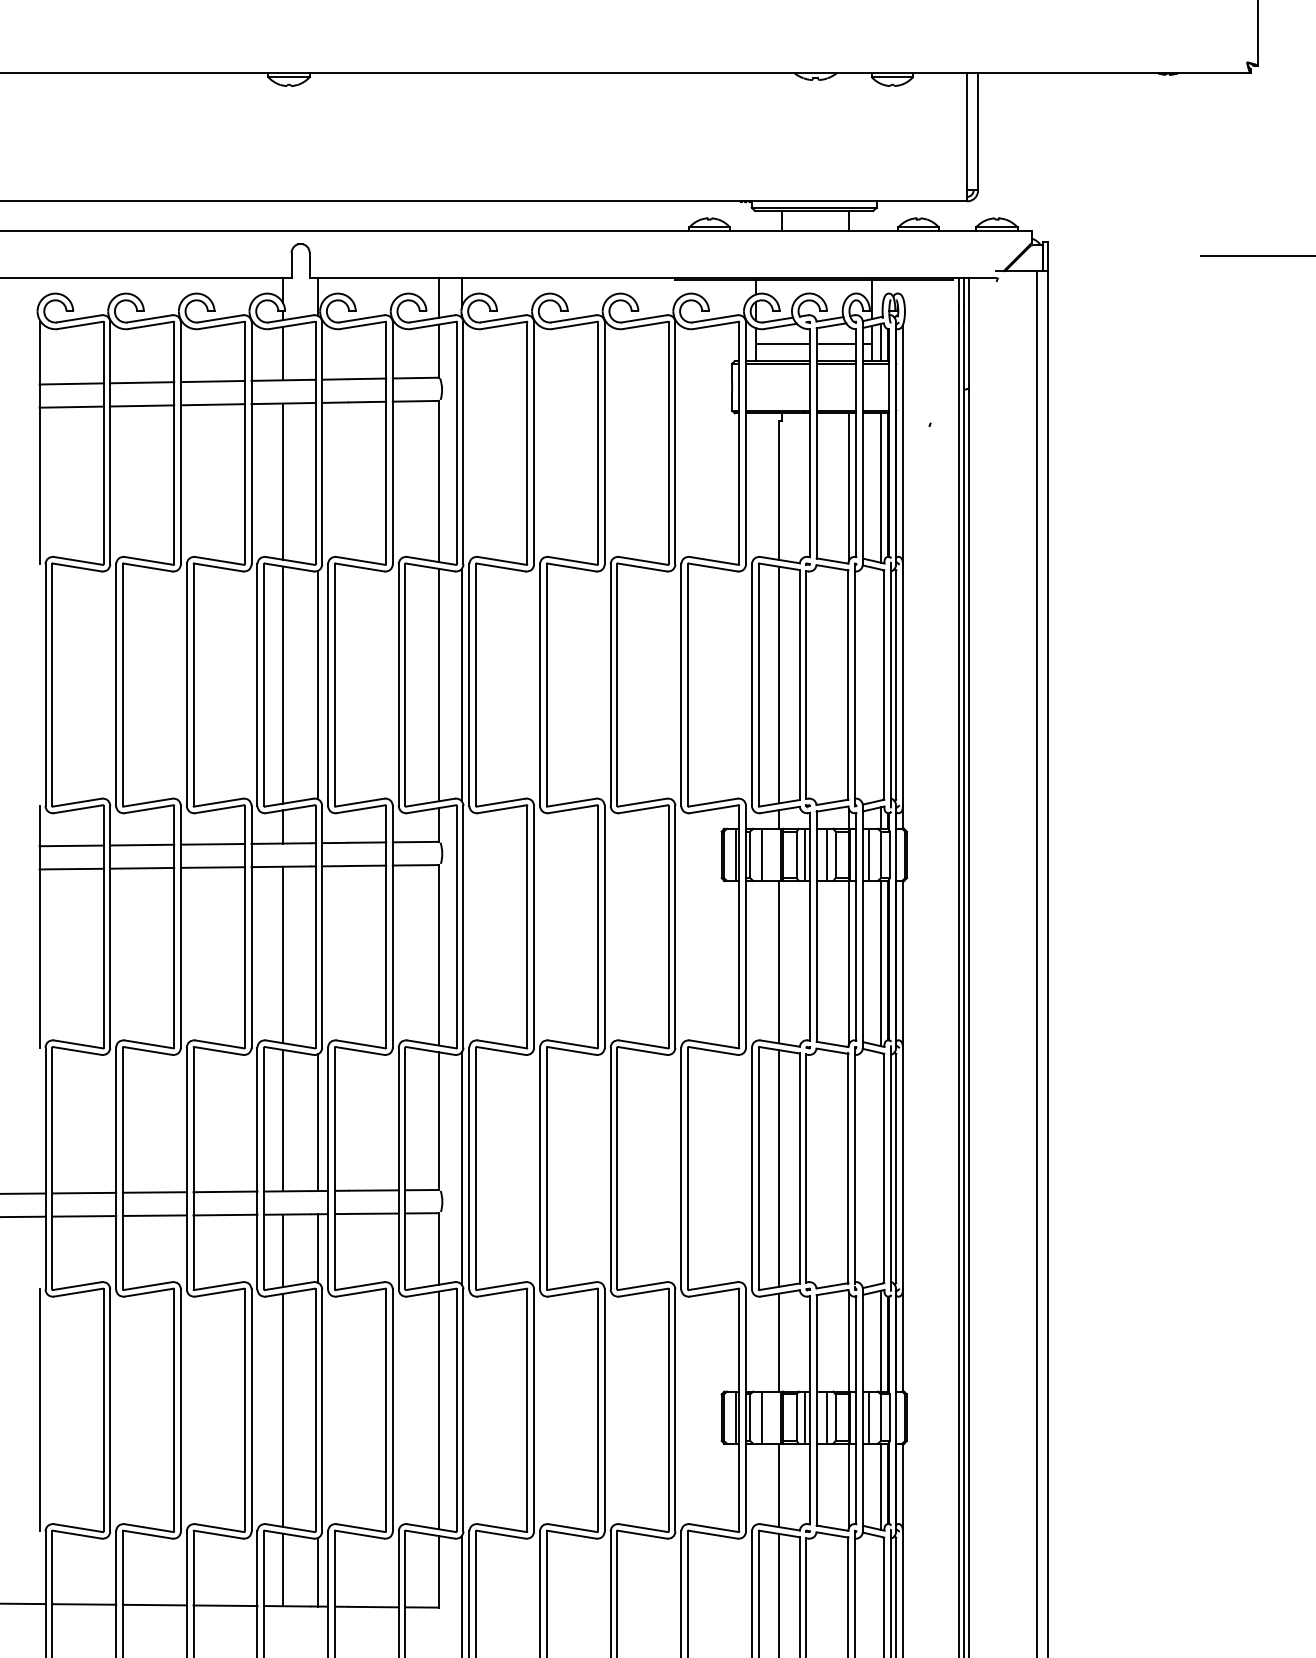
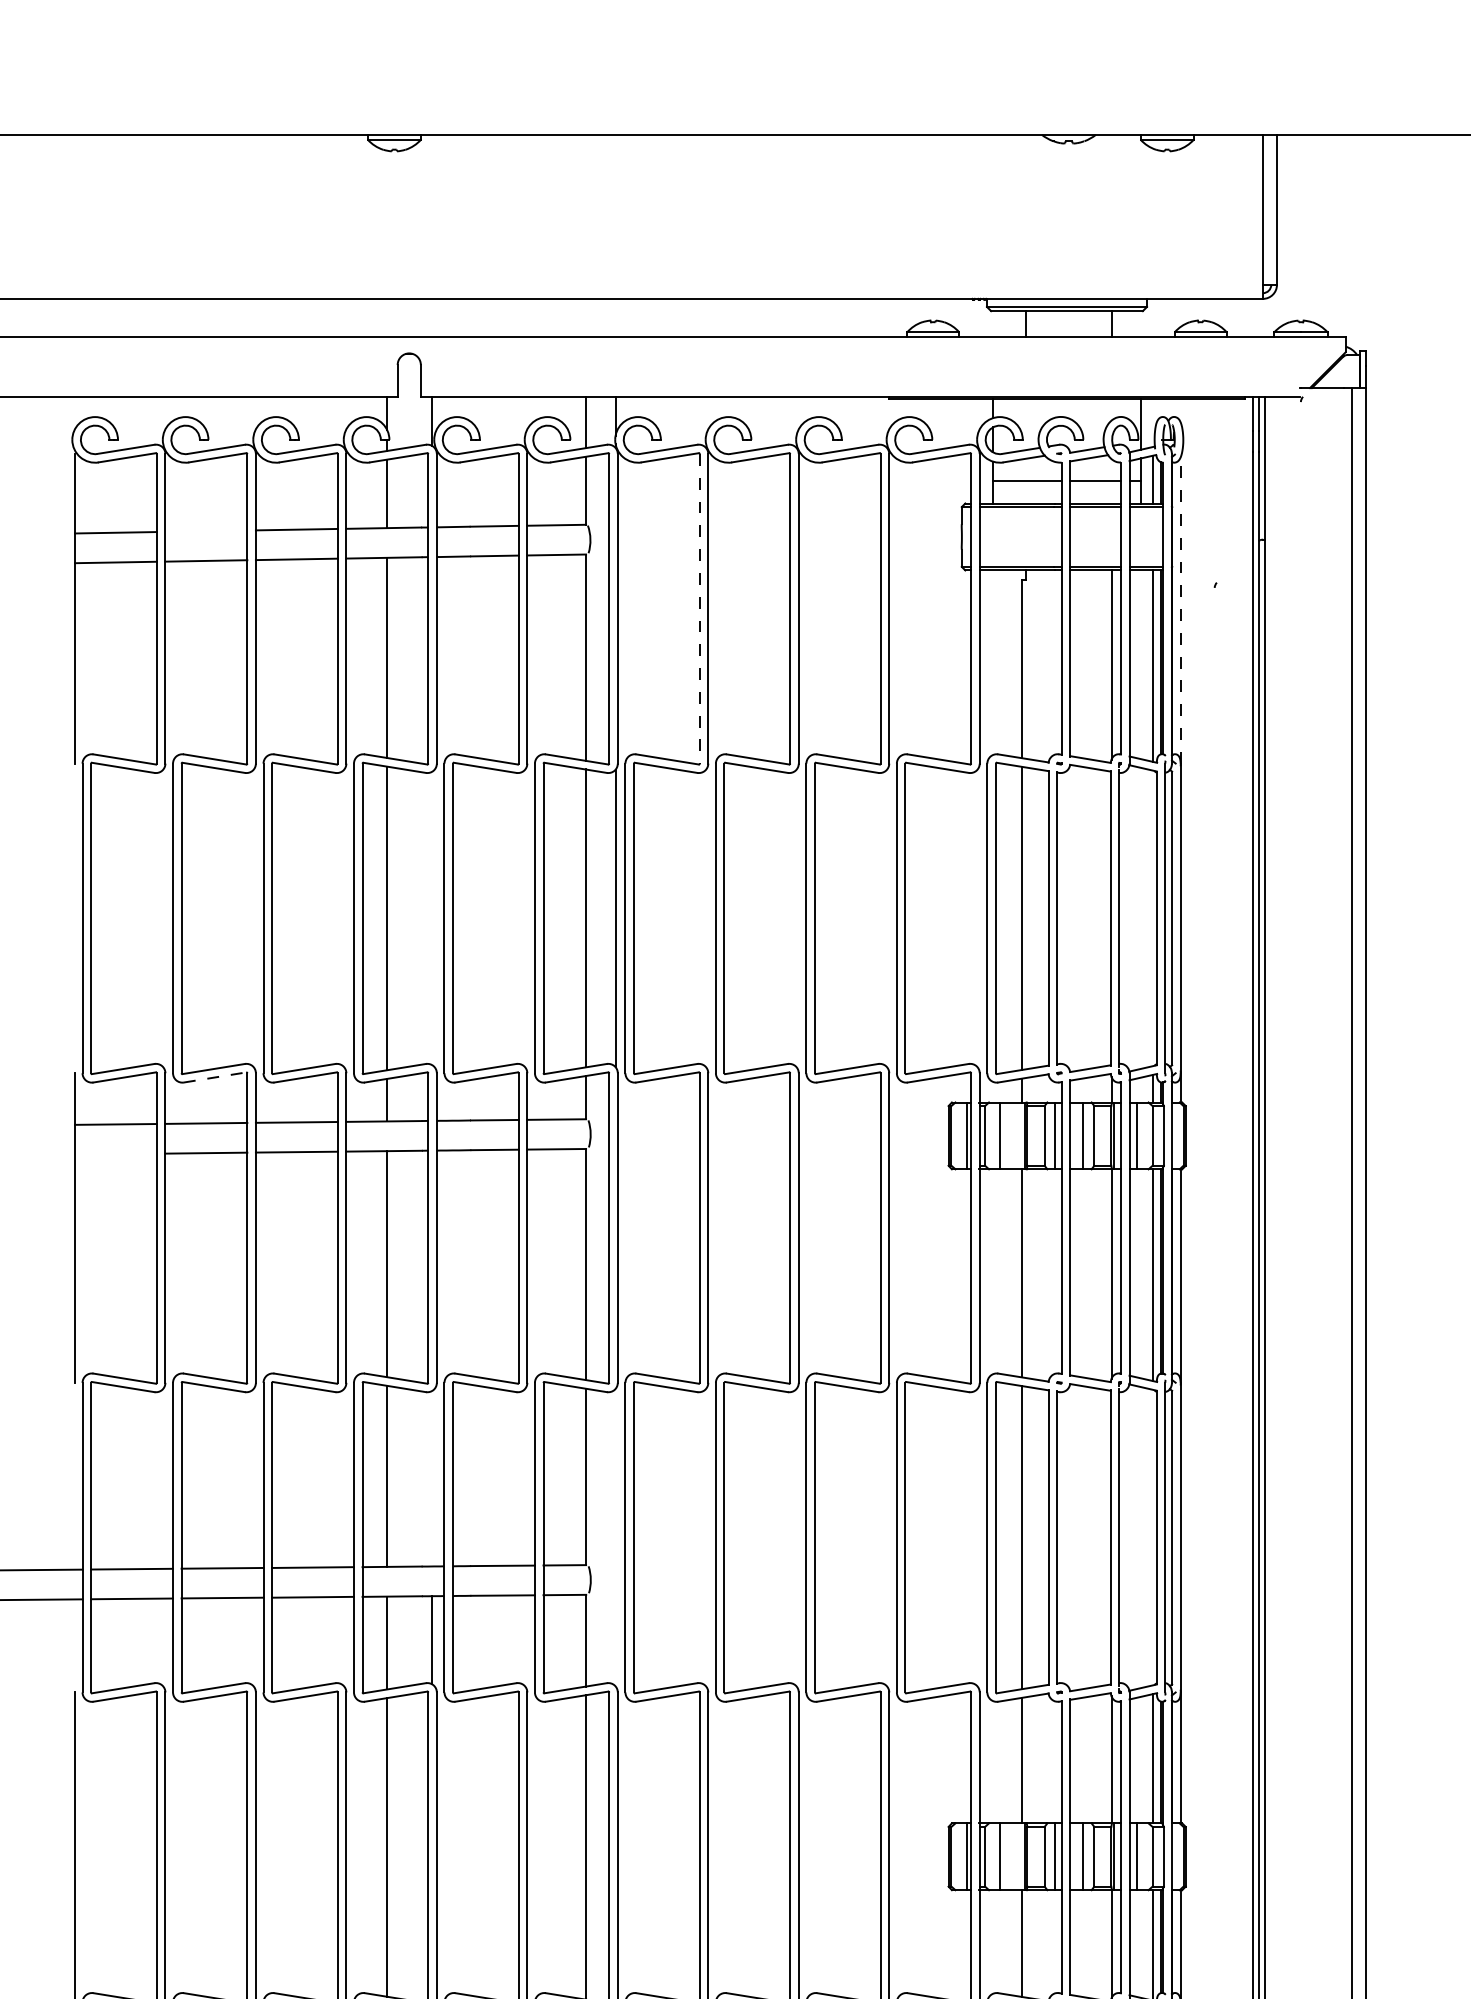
line: (142, 382) -> (206, 530), removed
line: (527, 443) -> (699, 609), solid -> dashed
line: (903, 444) -> (1181, 610), solid -> dashed
line: (318, 684) -> (432, 917), removed
line: (149, 809) -> (215, 1077), solid -> dashed
line: (71, 868) -> (115, 1153), removed
line: (318, 1122) -> (432, 1478), removed
line: (461, 1168) -> (615, 1537), removed

